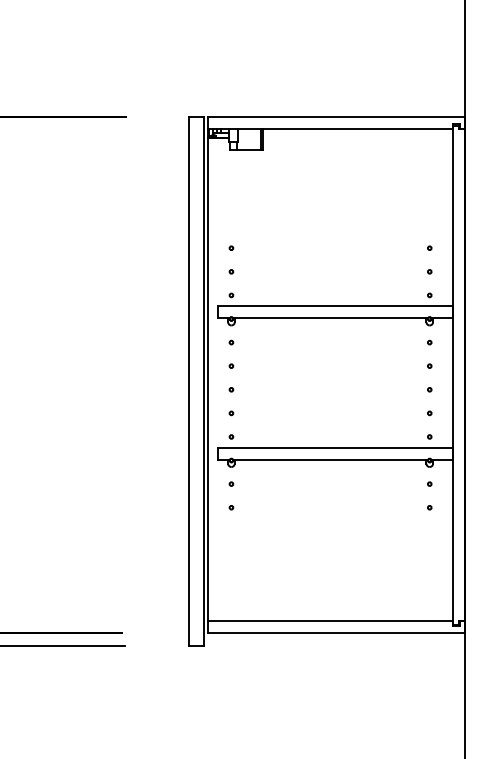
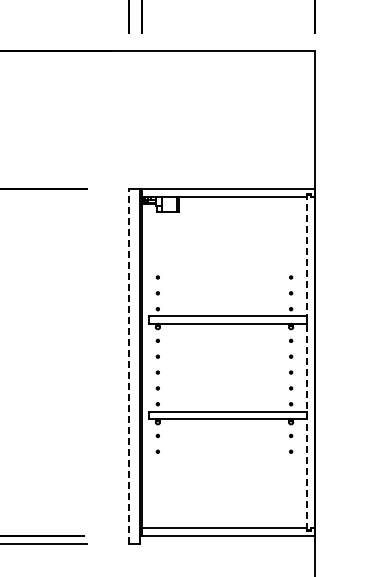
line: (452, 374) -> (306, 362), solid -> dashed
line: (189, 380) -> (129, 366), solid -> dashed

